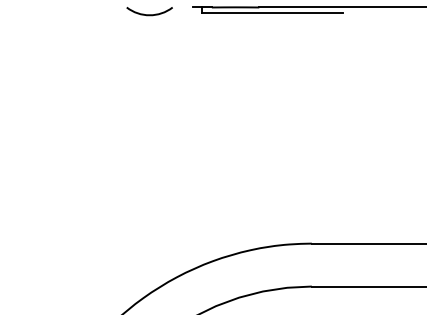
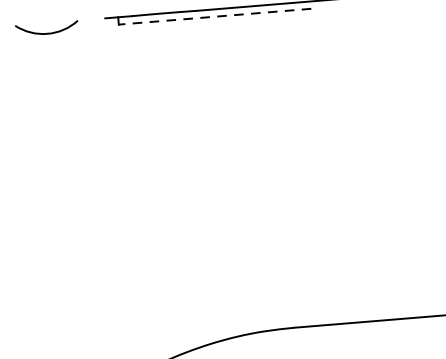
line: (272, 12) -> (214, 16), solid -> dashed

